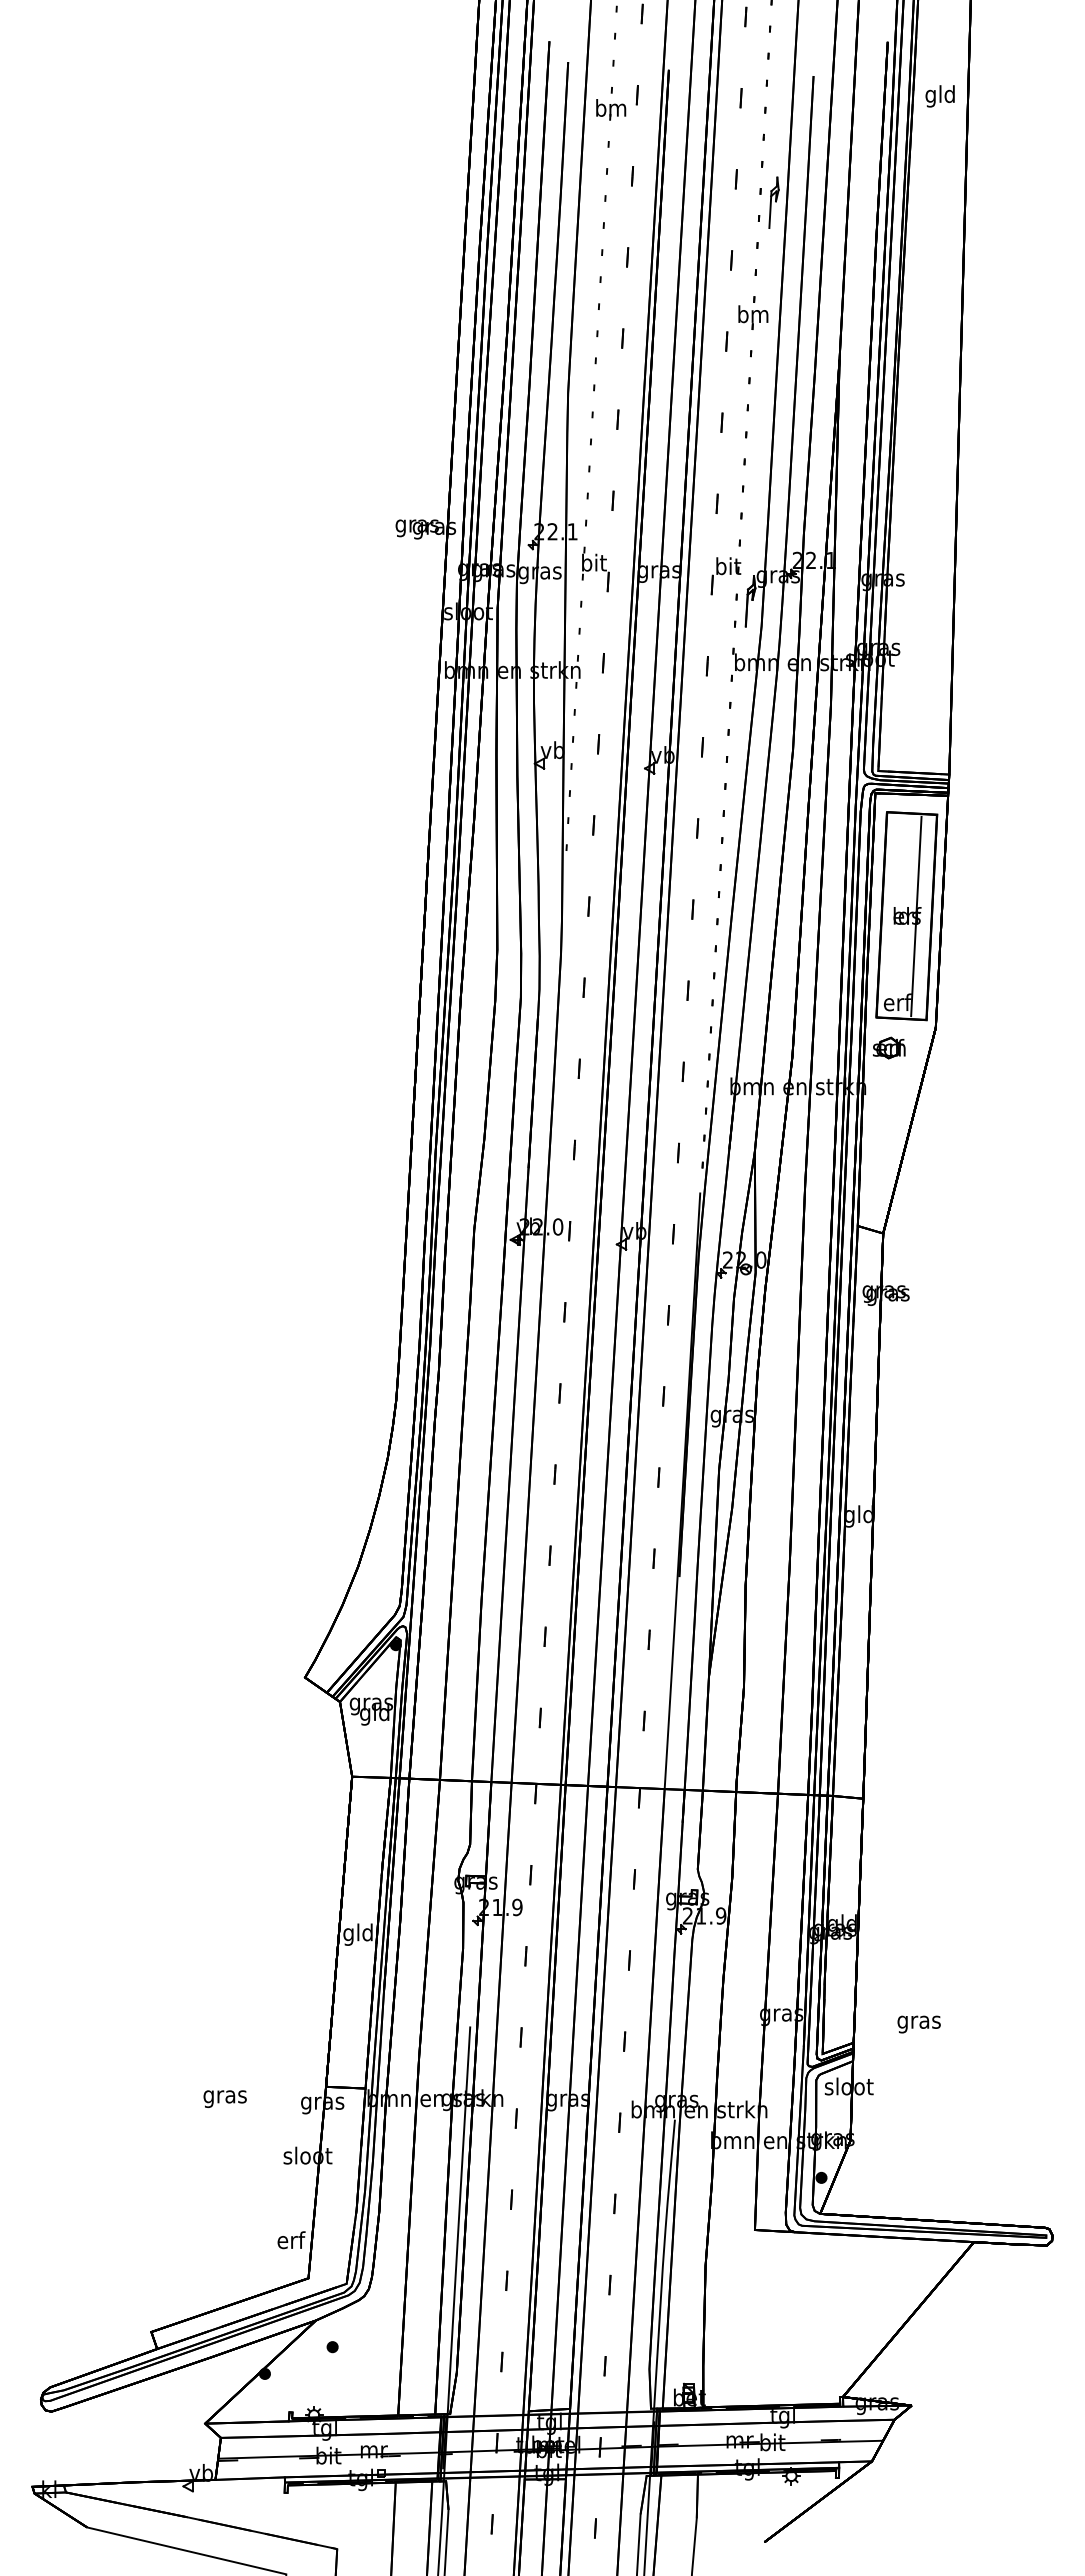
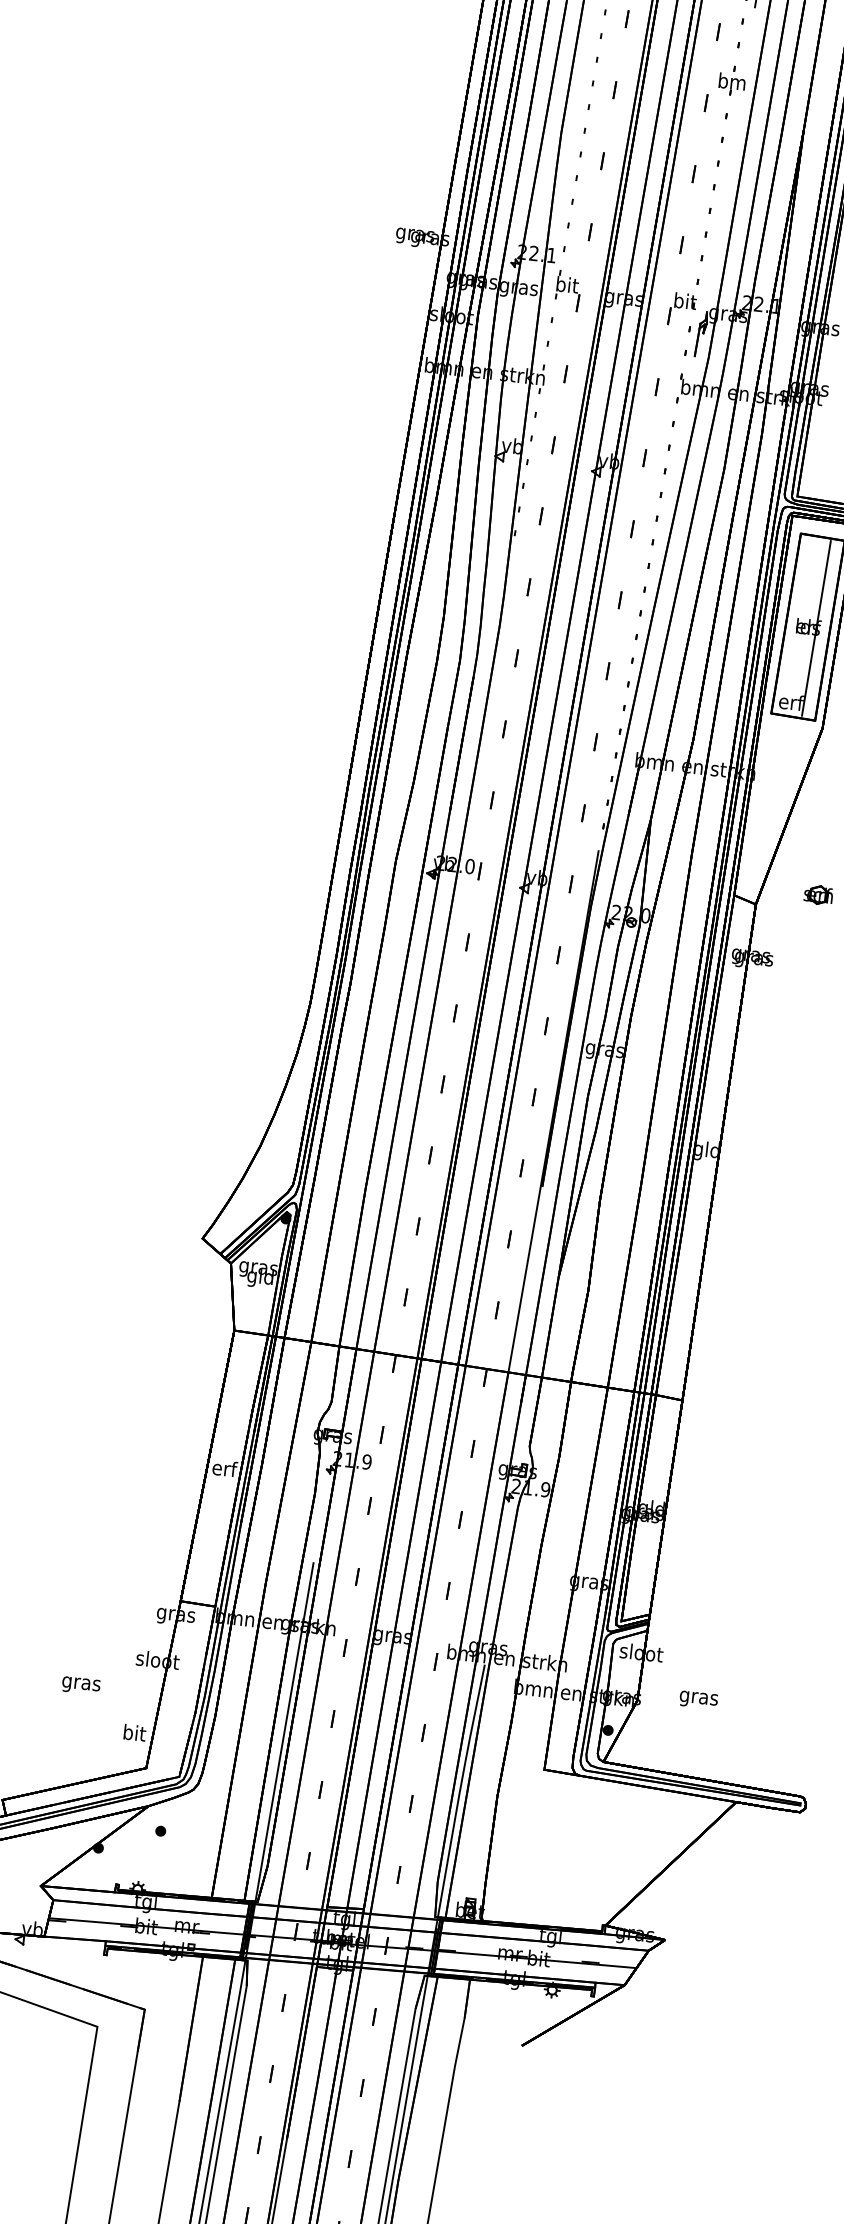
part: (889, 1047) -> (818, 894), moved
text: (358, 1934) -> (224, 1470), gld -> erf
text: (918, 2024) -> (698, 1700), moved
text: (224, 2098) -> (80, 1685), moved
text: (291, 2240) -> (135, 1733), erf -> bit

